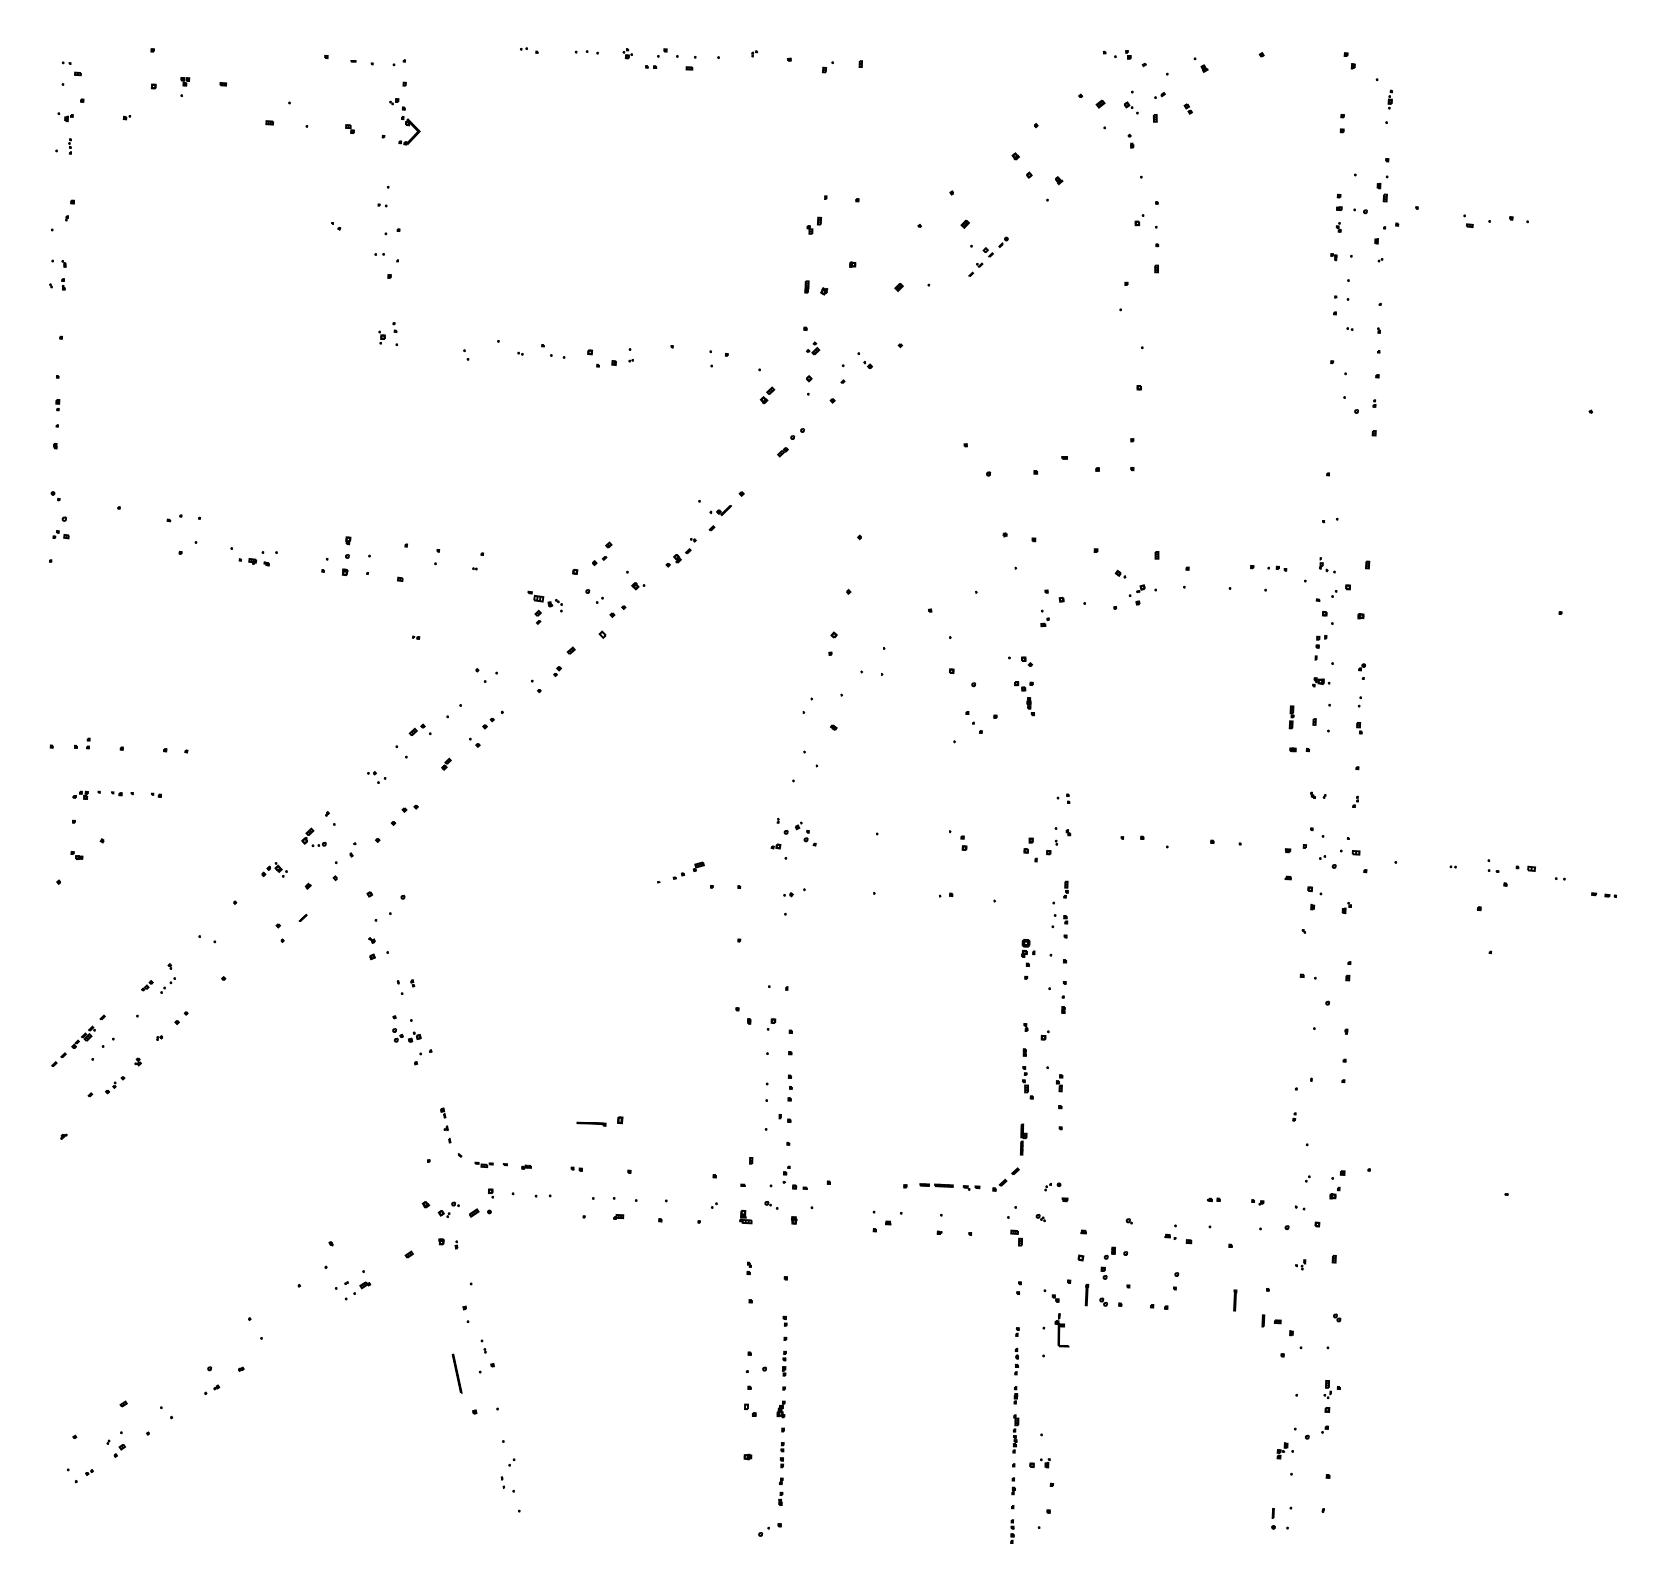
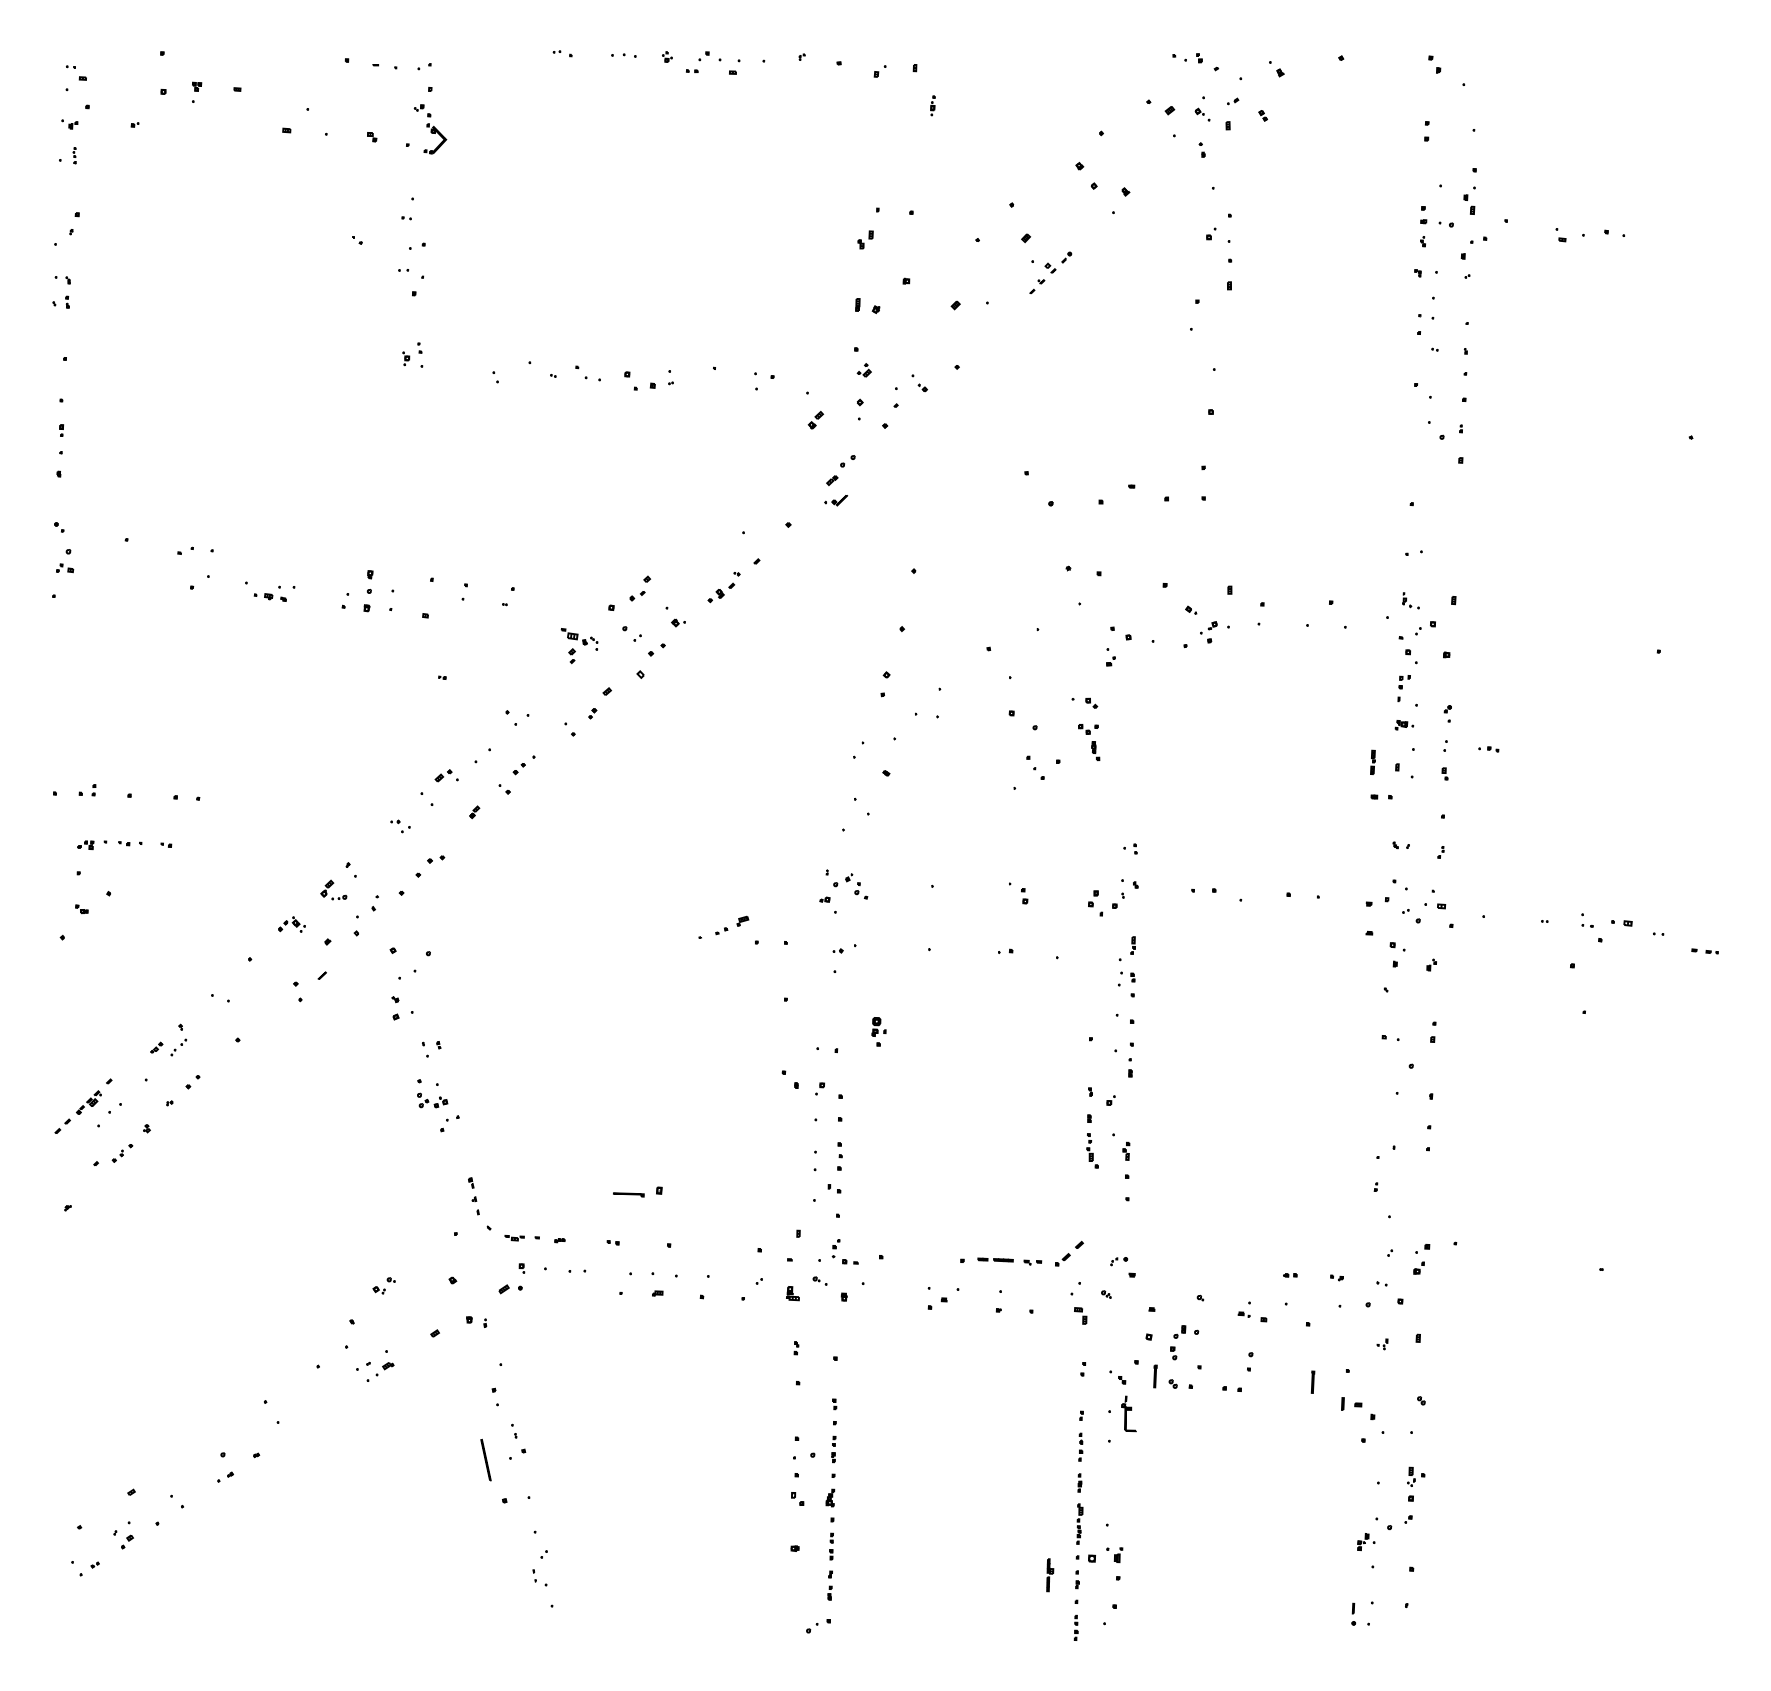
part: (1389, 99) -> (932, 105), moved
part: (721, 510) -> (836, 500), moved
part: (1277, 568) -> (1488, 749), moved
part: (1027, 952) -> (878, 1031), moved
part: (1023, 1139) -> (1050, 1575), moved
part: (448, 1209) -> (383, 1285), moved
part: (1039, 1463) -> (1105, 1555), size x1.6

